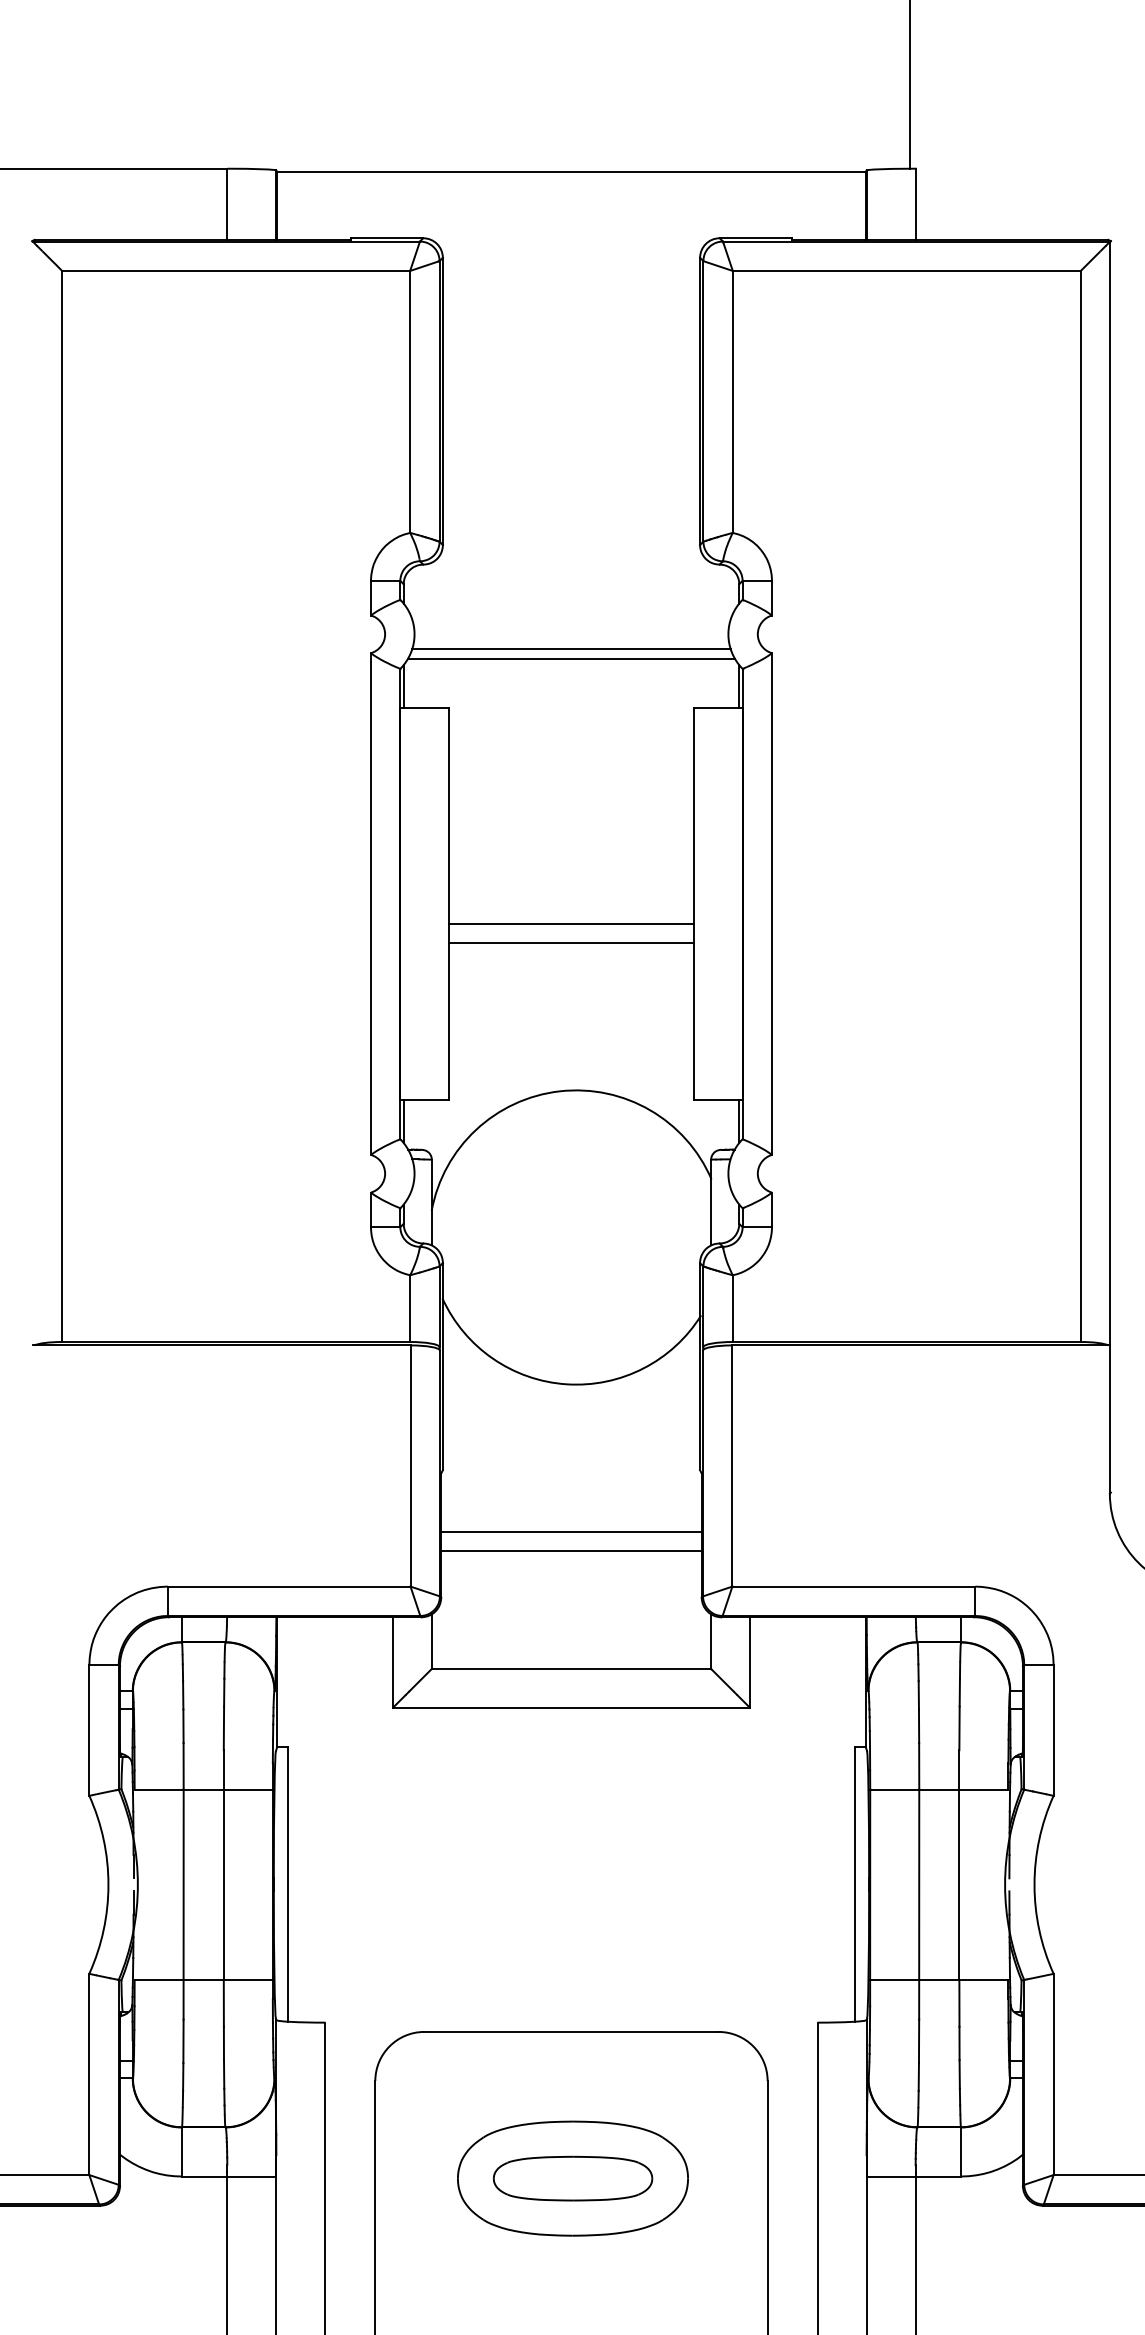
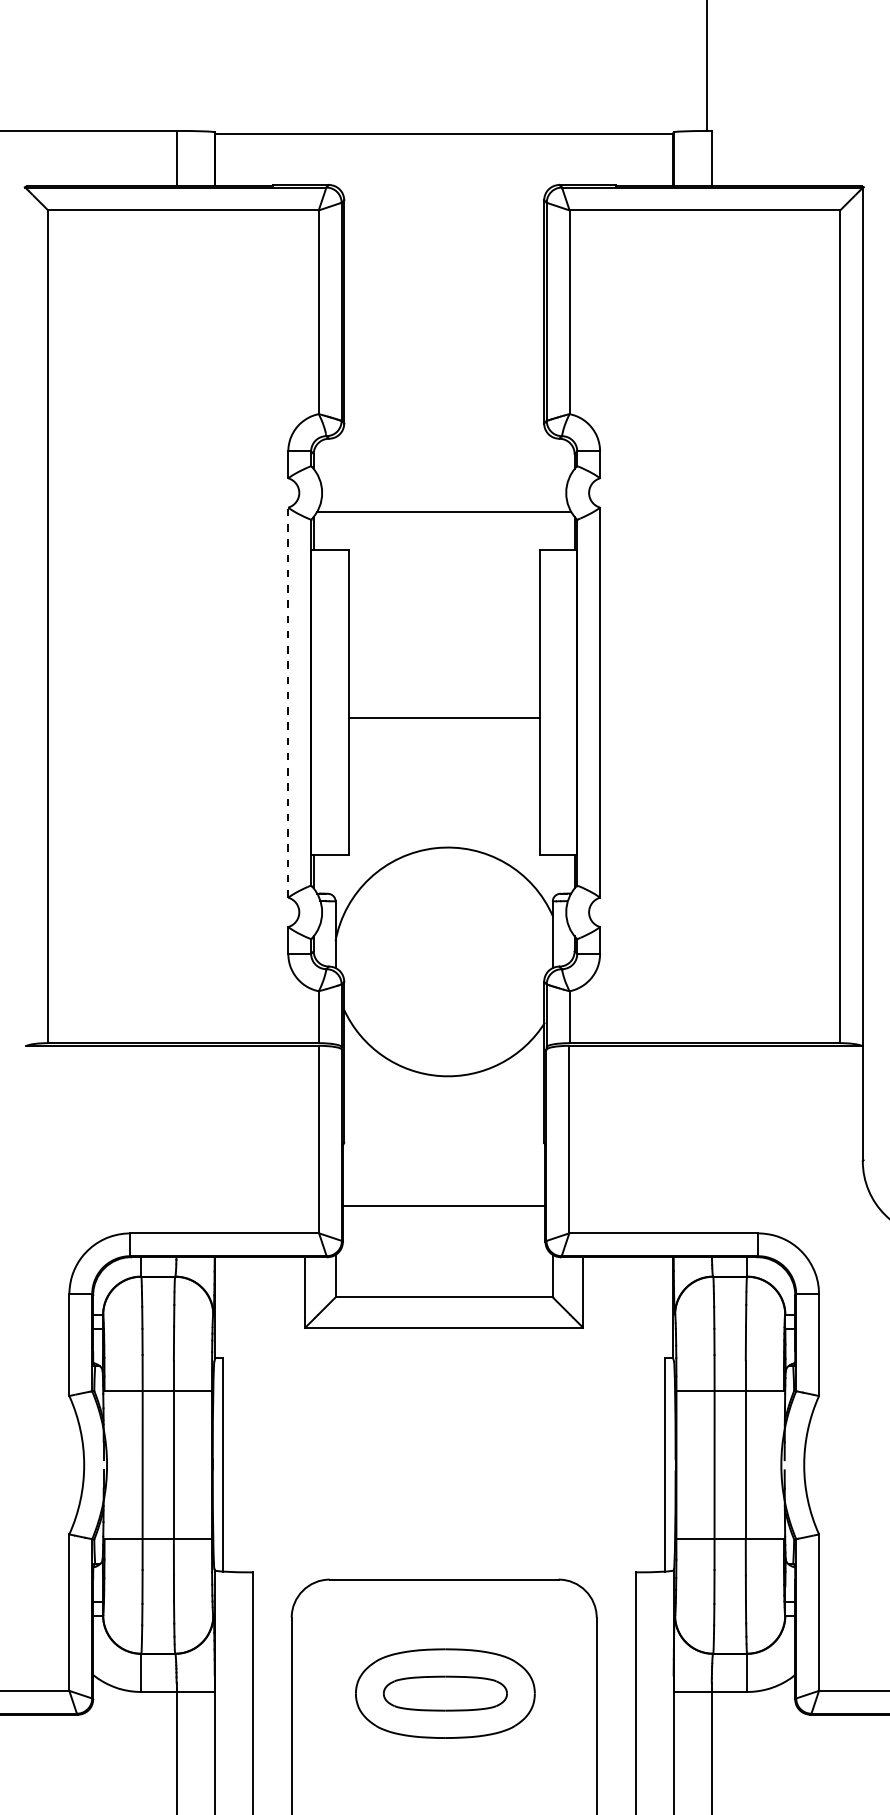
line: (571, 648) -> (444, 503), removed
line: (370, 904) -> (287, 703), solid -> dashed
line: (571, 943) -> (444, 733), removed
line: (571, 1531) -> (444, 1190), removed

